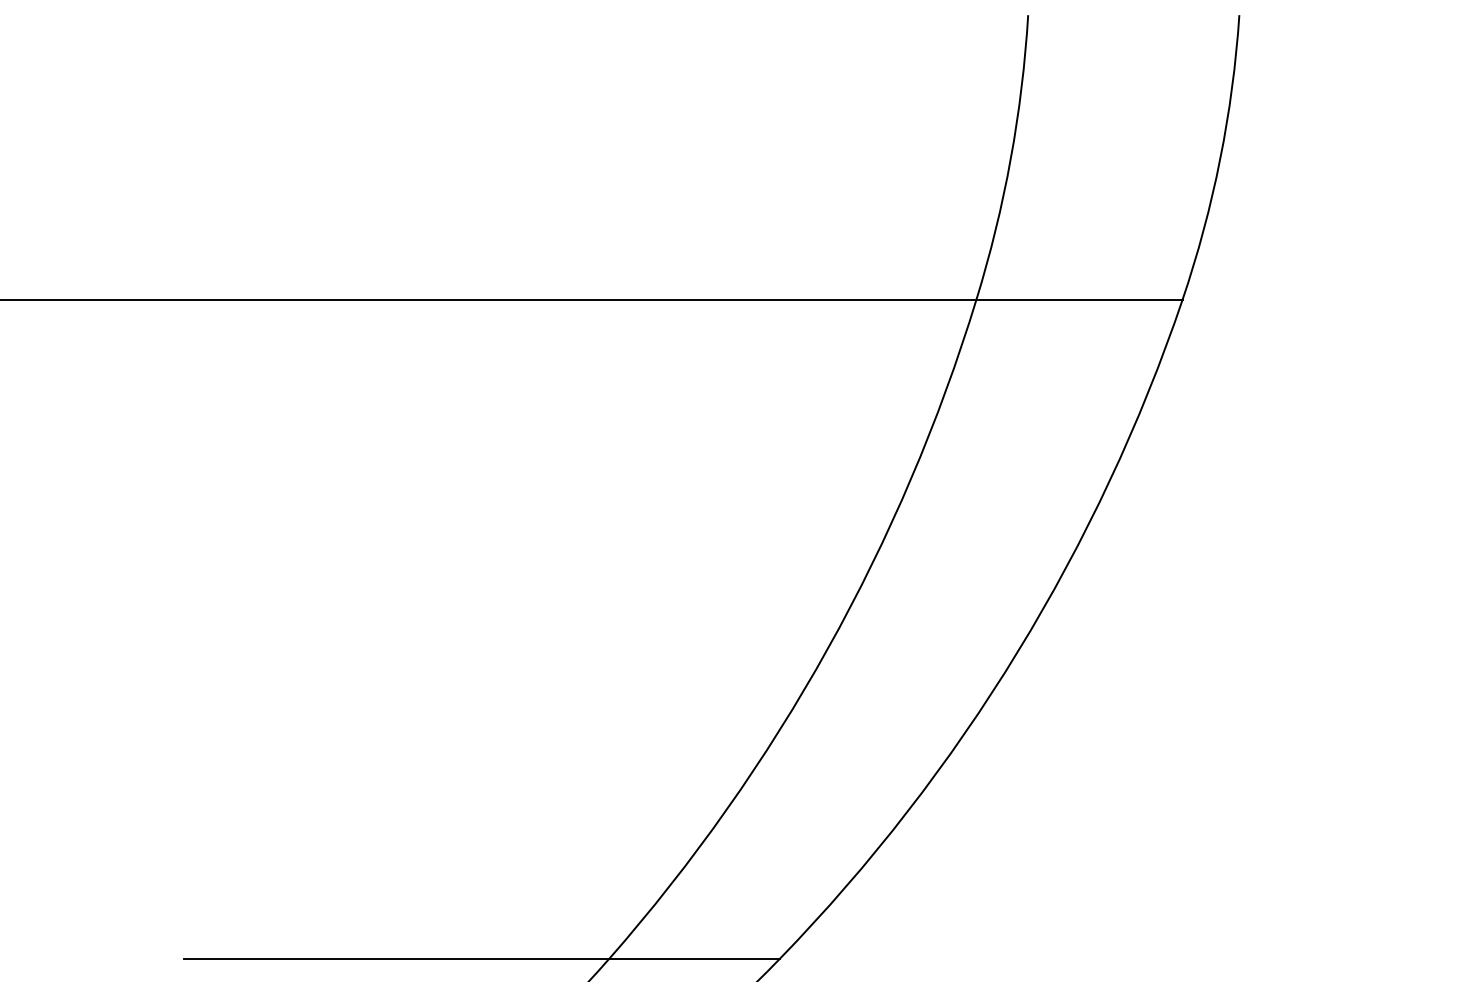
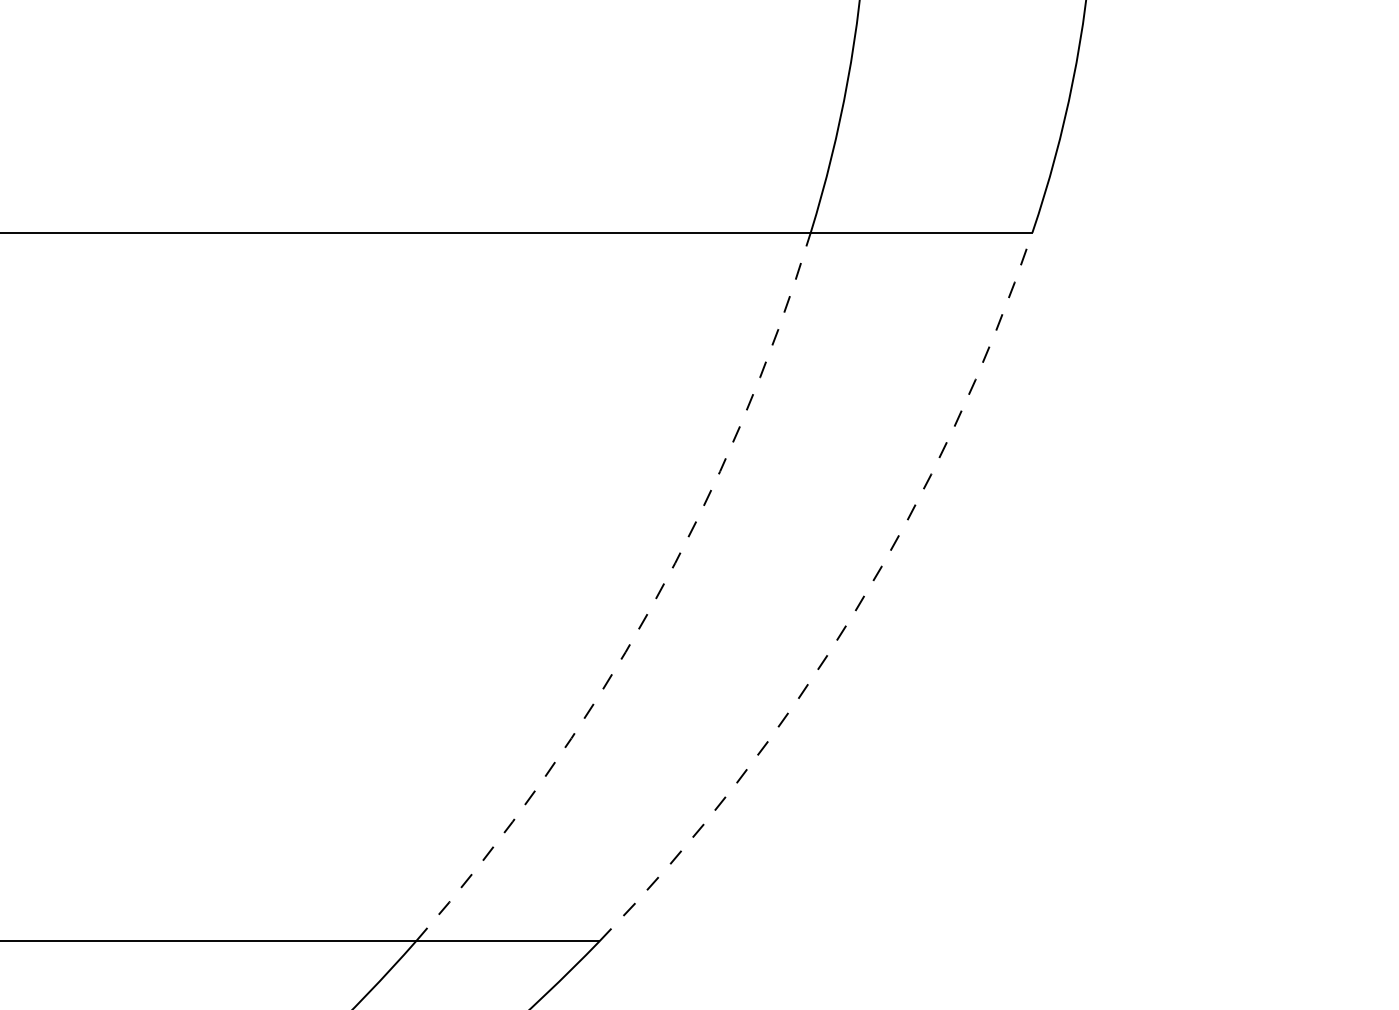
arc: (827, 648) -> (650, 607), solid -> dashed
arc: (1017, 651) -> (854, 611), solid -> dashed

